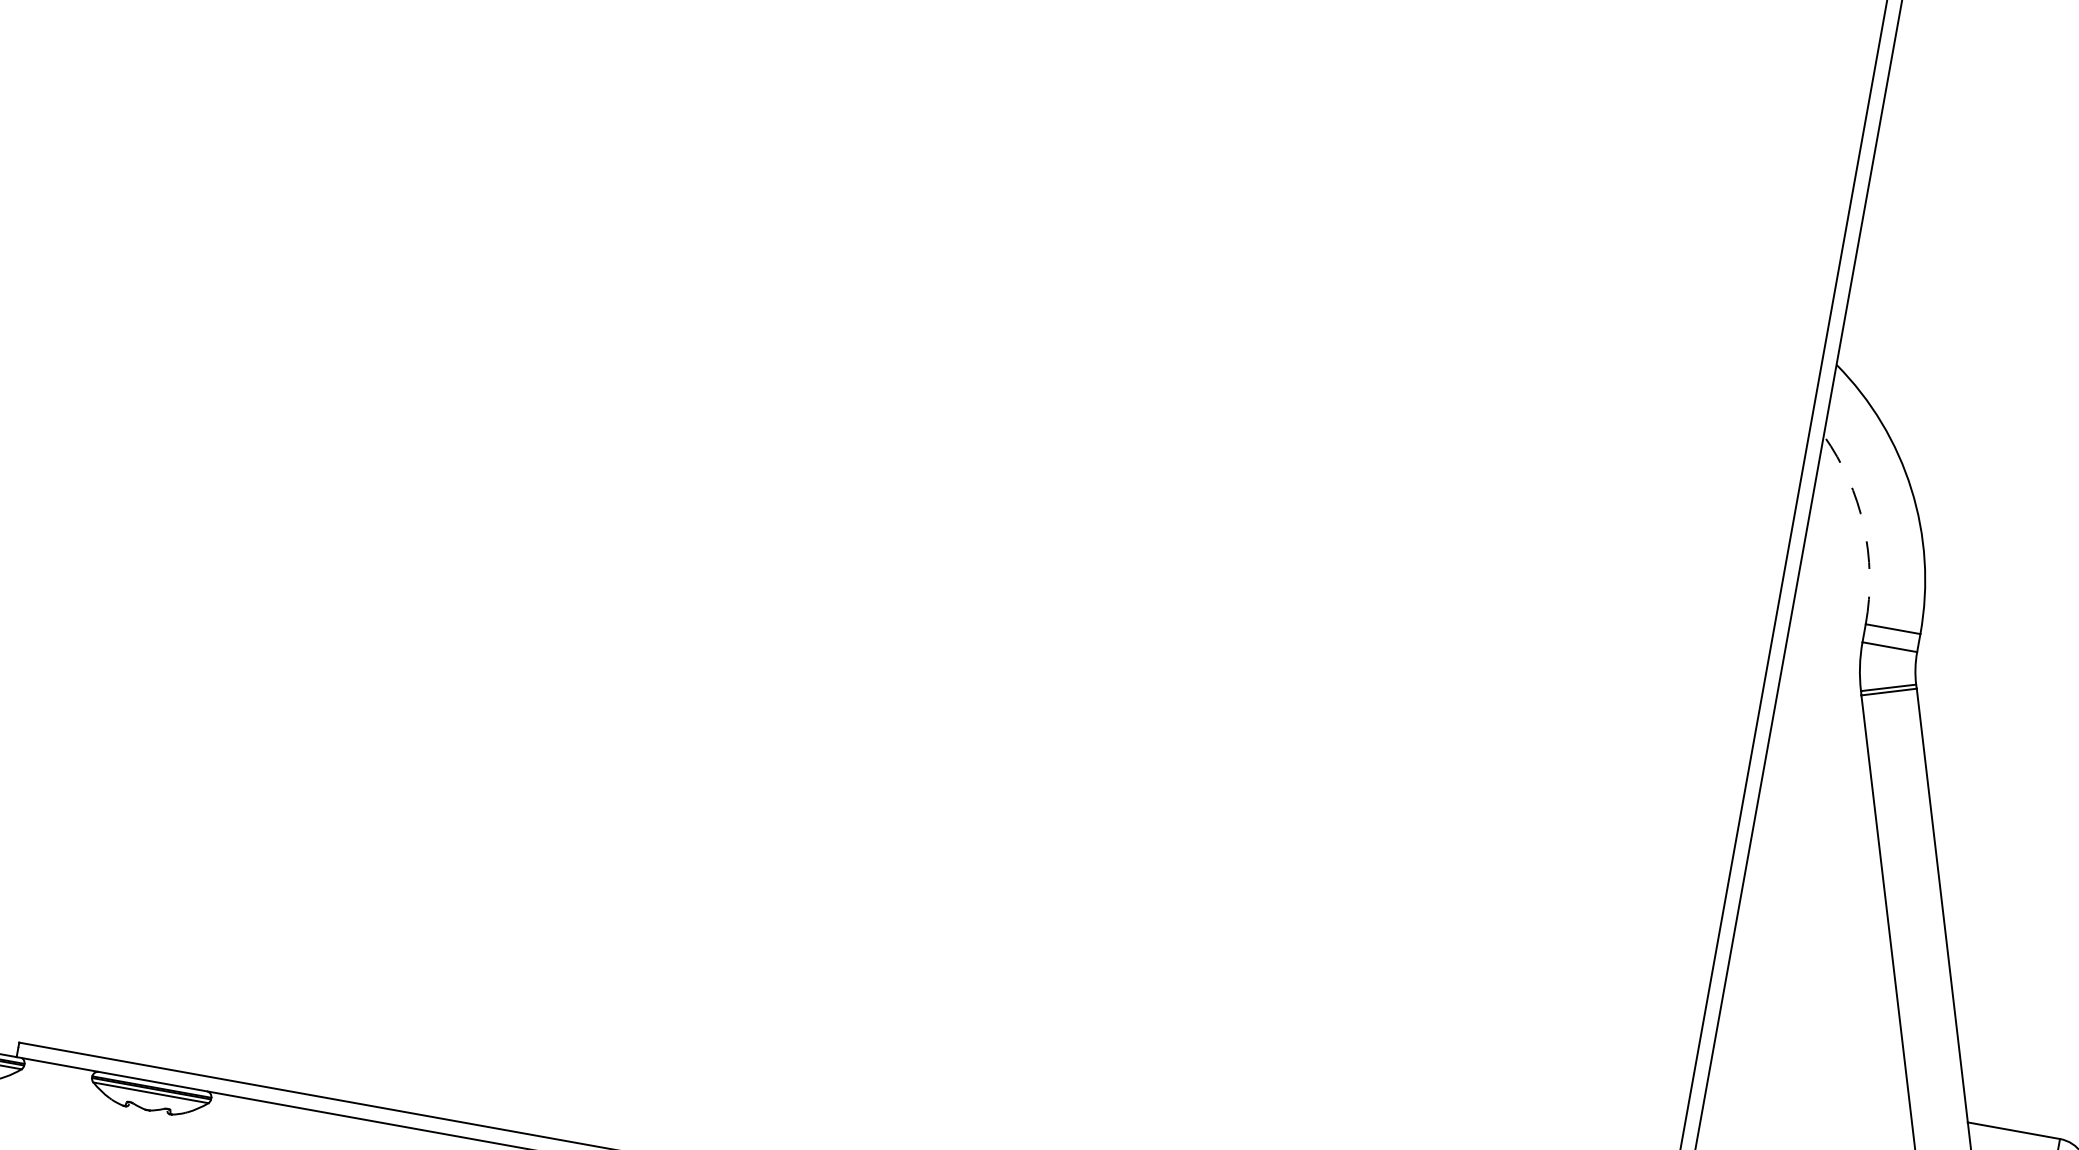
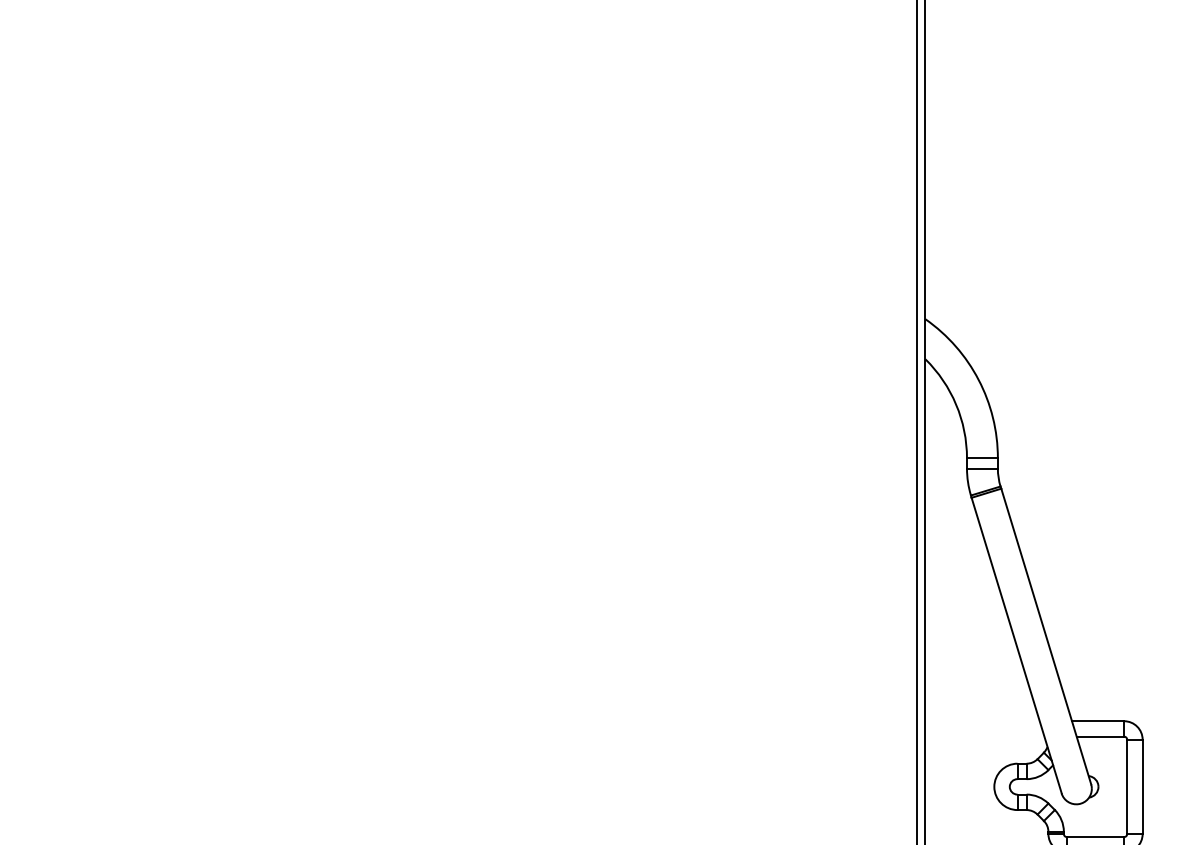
arc: (1864, 525) -> (956, 404), dashed -> solid

